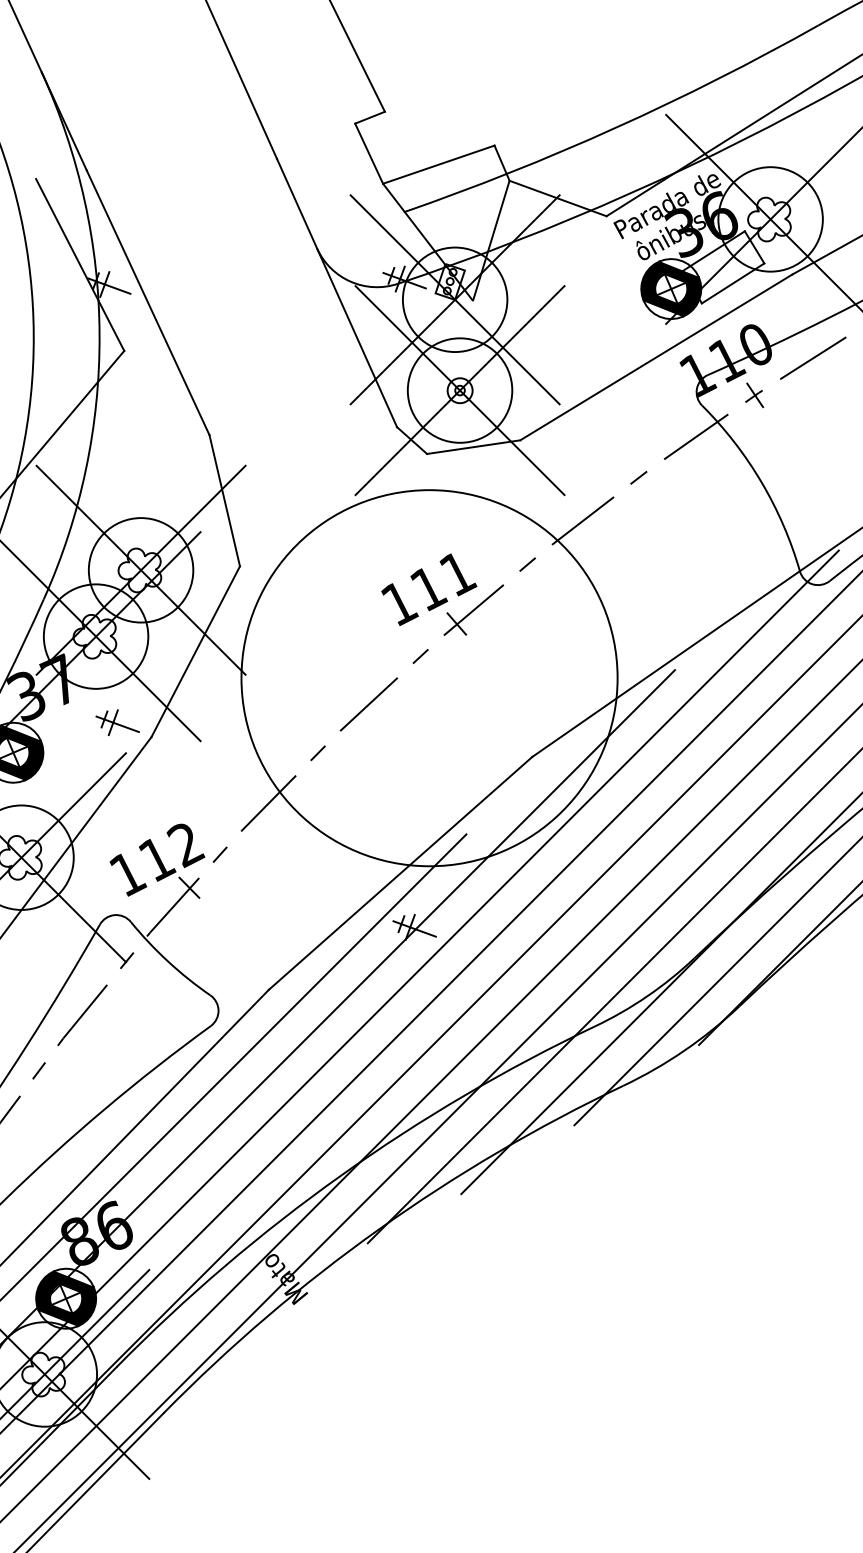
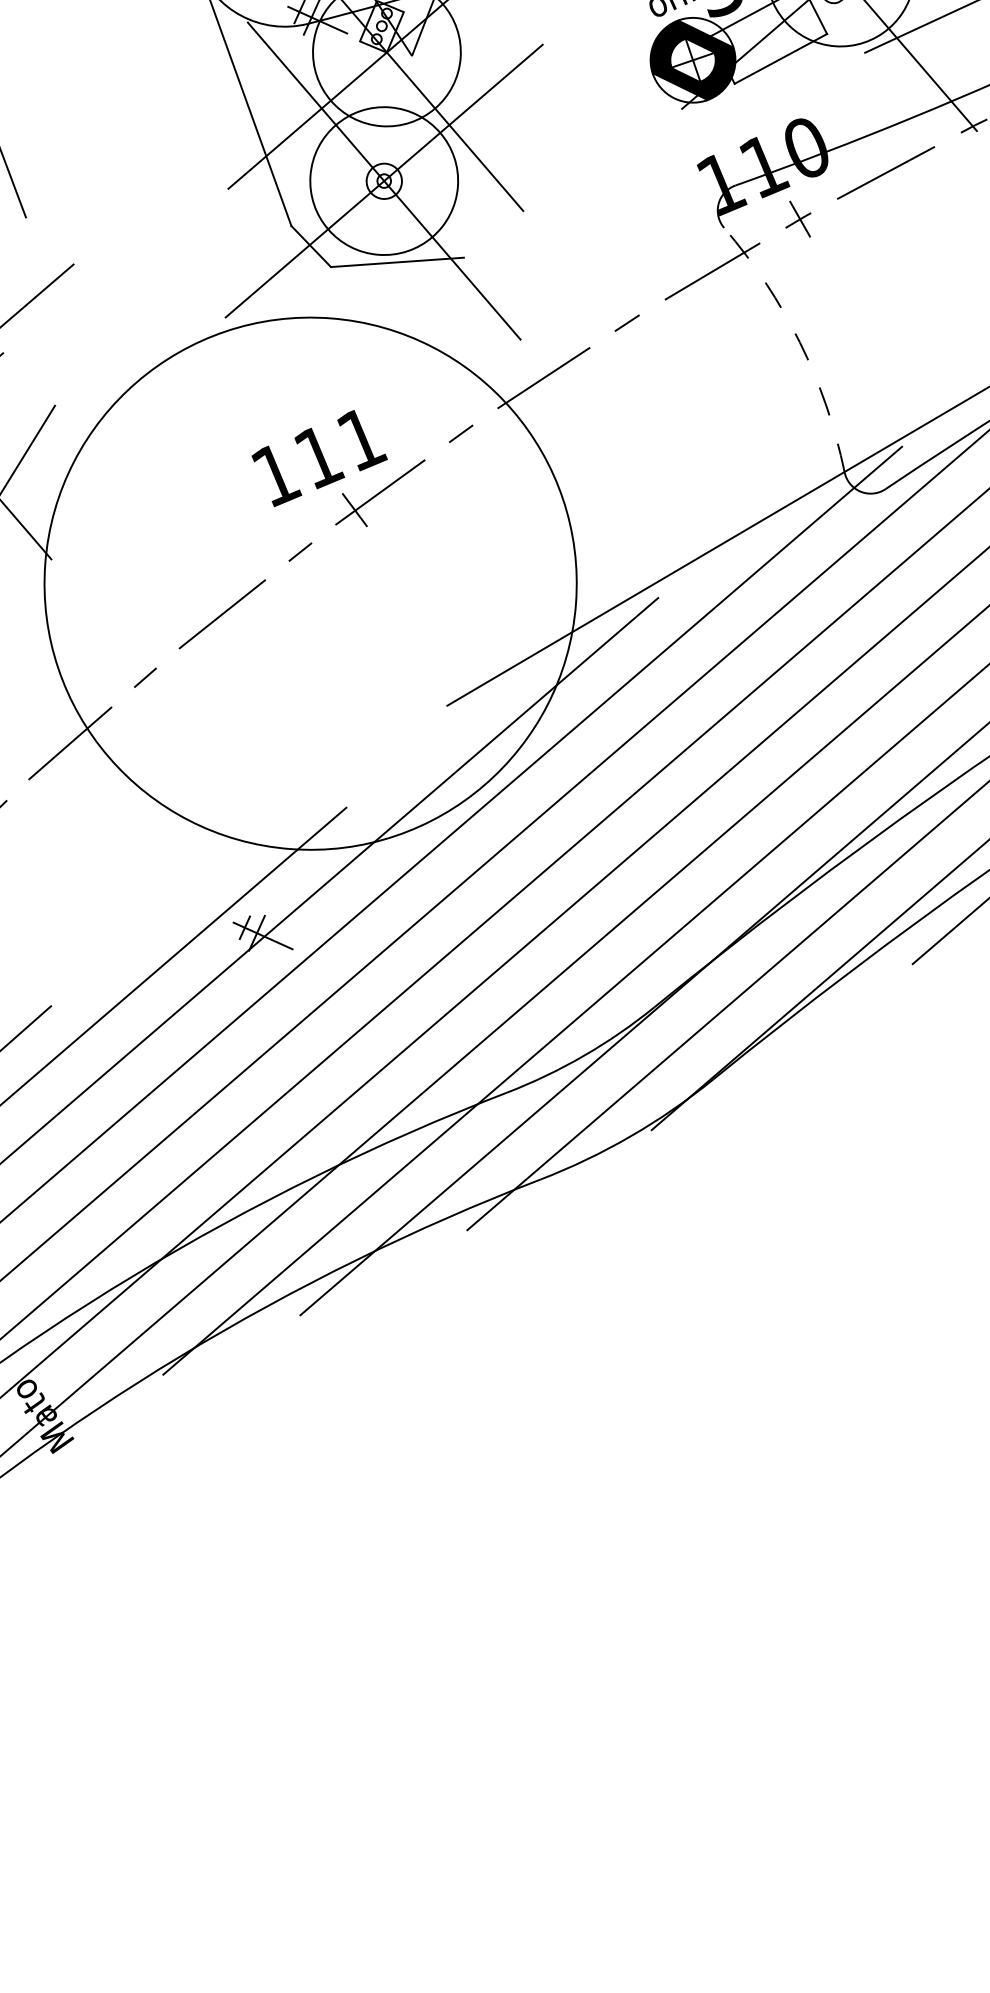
line: (656, 357) -> (664, 155), removed
arc: (761, 482) -> (799, 342), solid -> dashed
line: (224, 500) -> (40, 311), removed
line: (400, 872) -> (249, 854), removed

